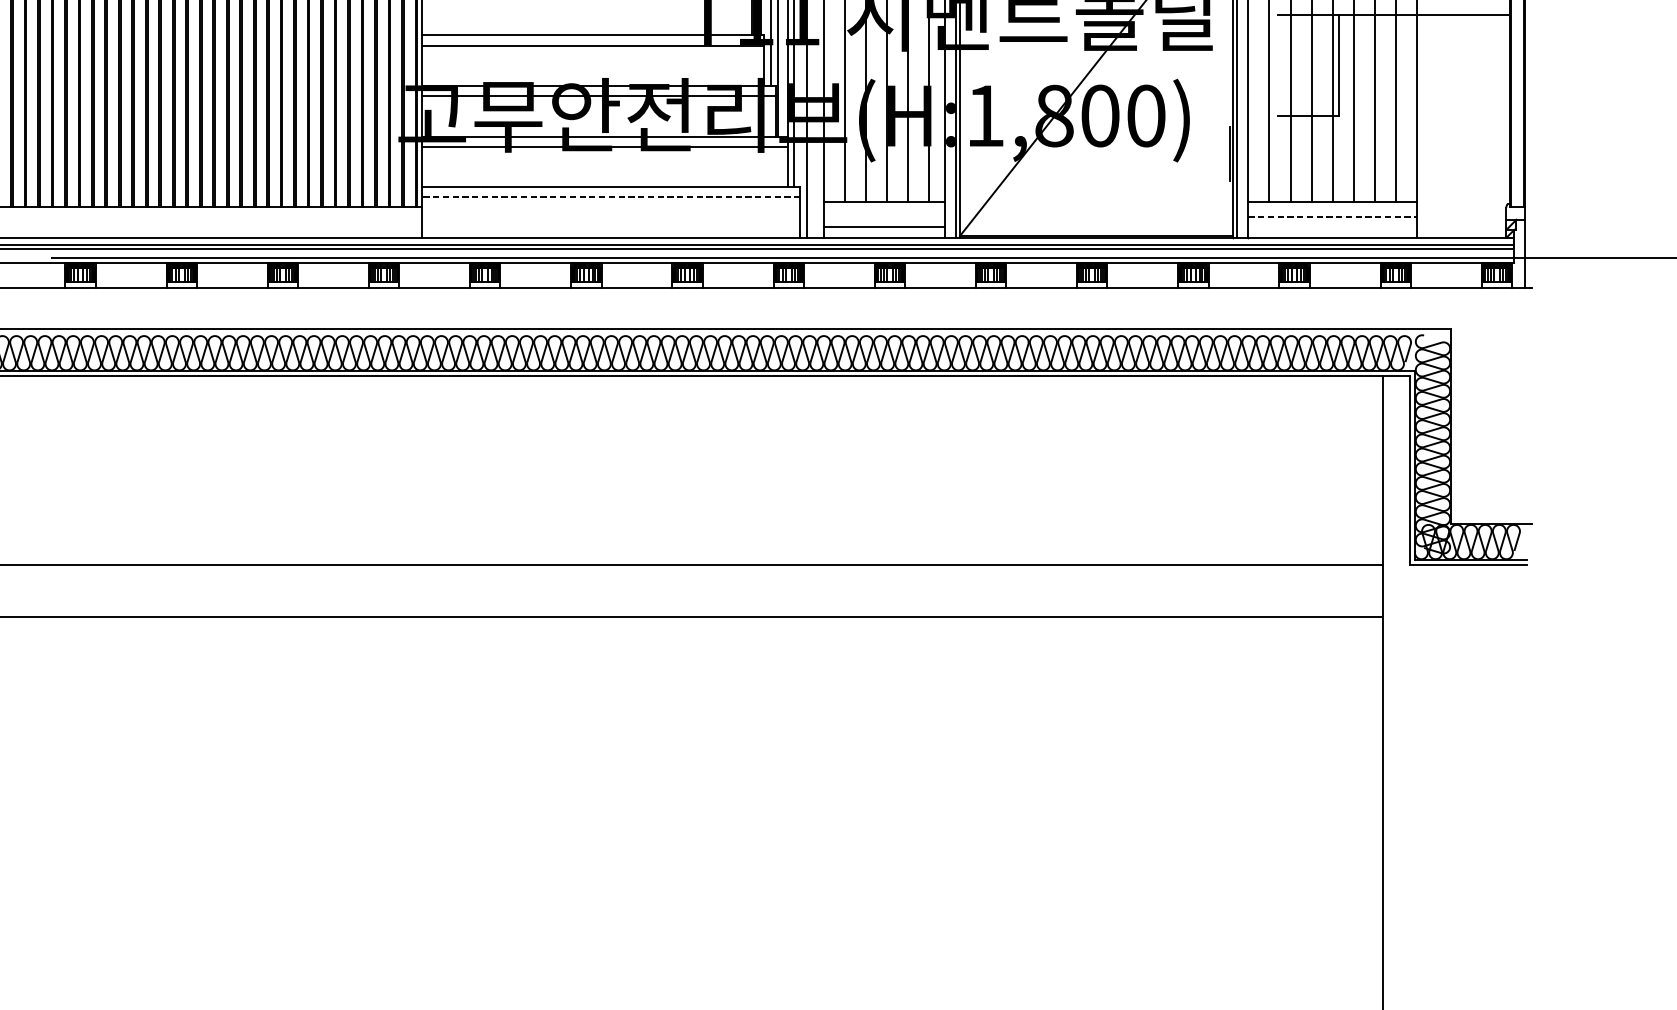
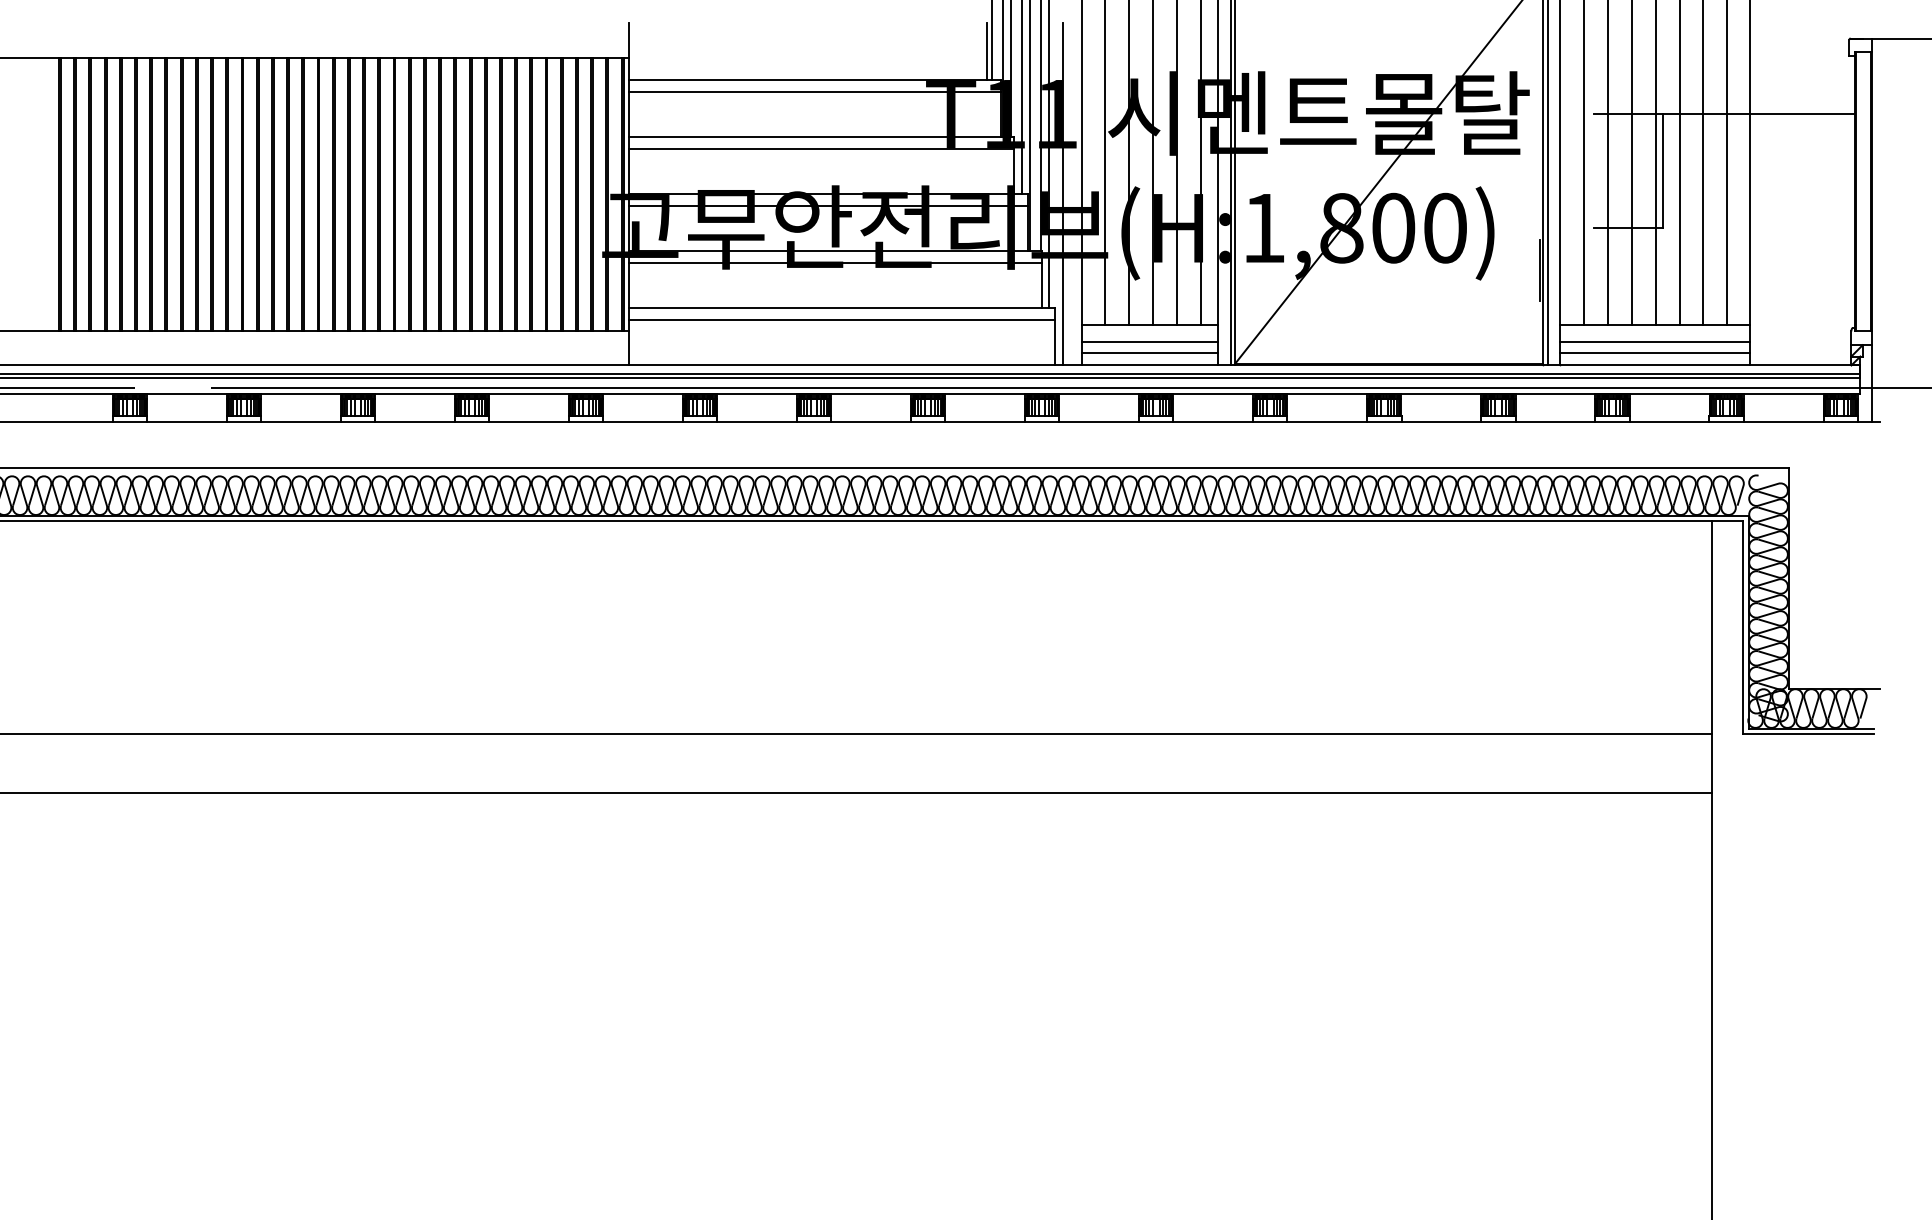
line: (610, 196) -> (841, 319), dashed -> solid
line: (883, 216) -> (1149, 341), added
line: (1332, 216) -> (1655, 341), dashed -> solid
line: (1332, 227) -> (1655, 353), added

